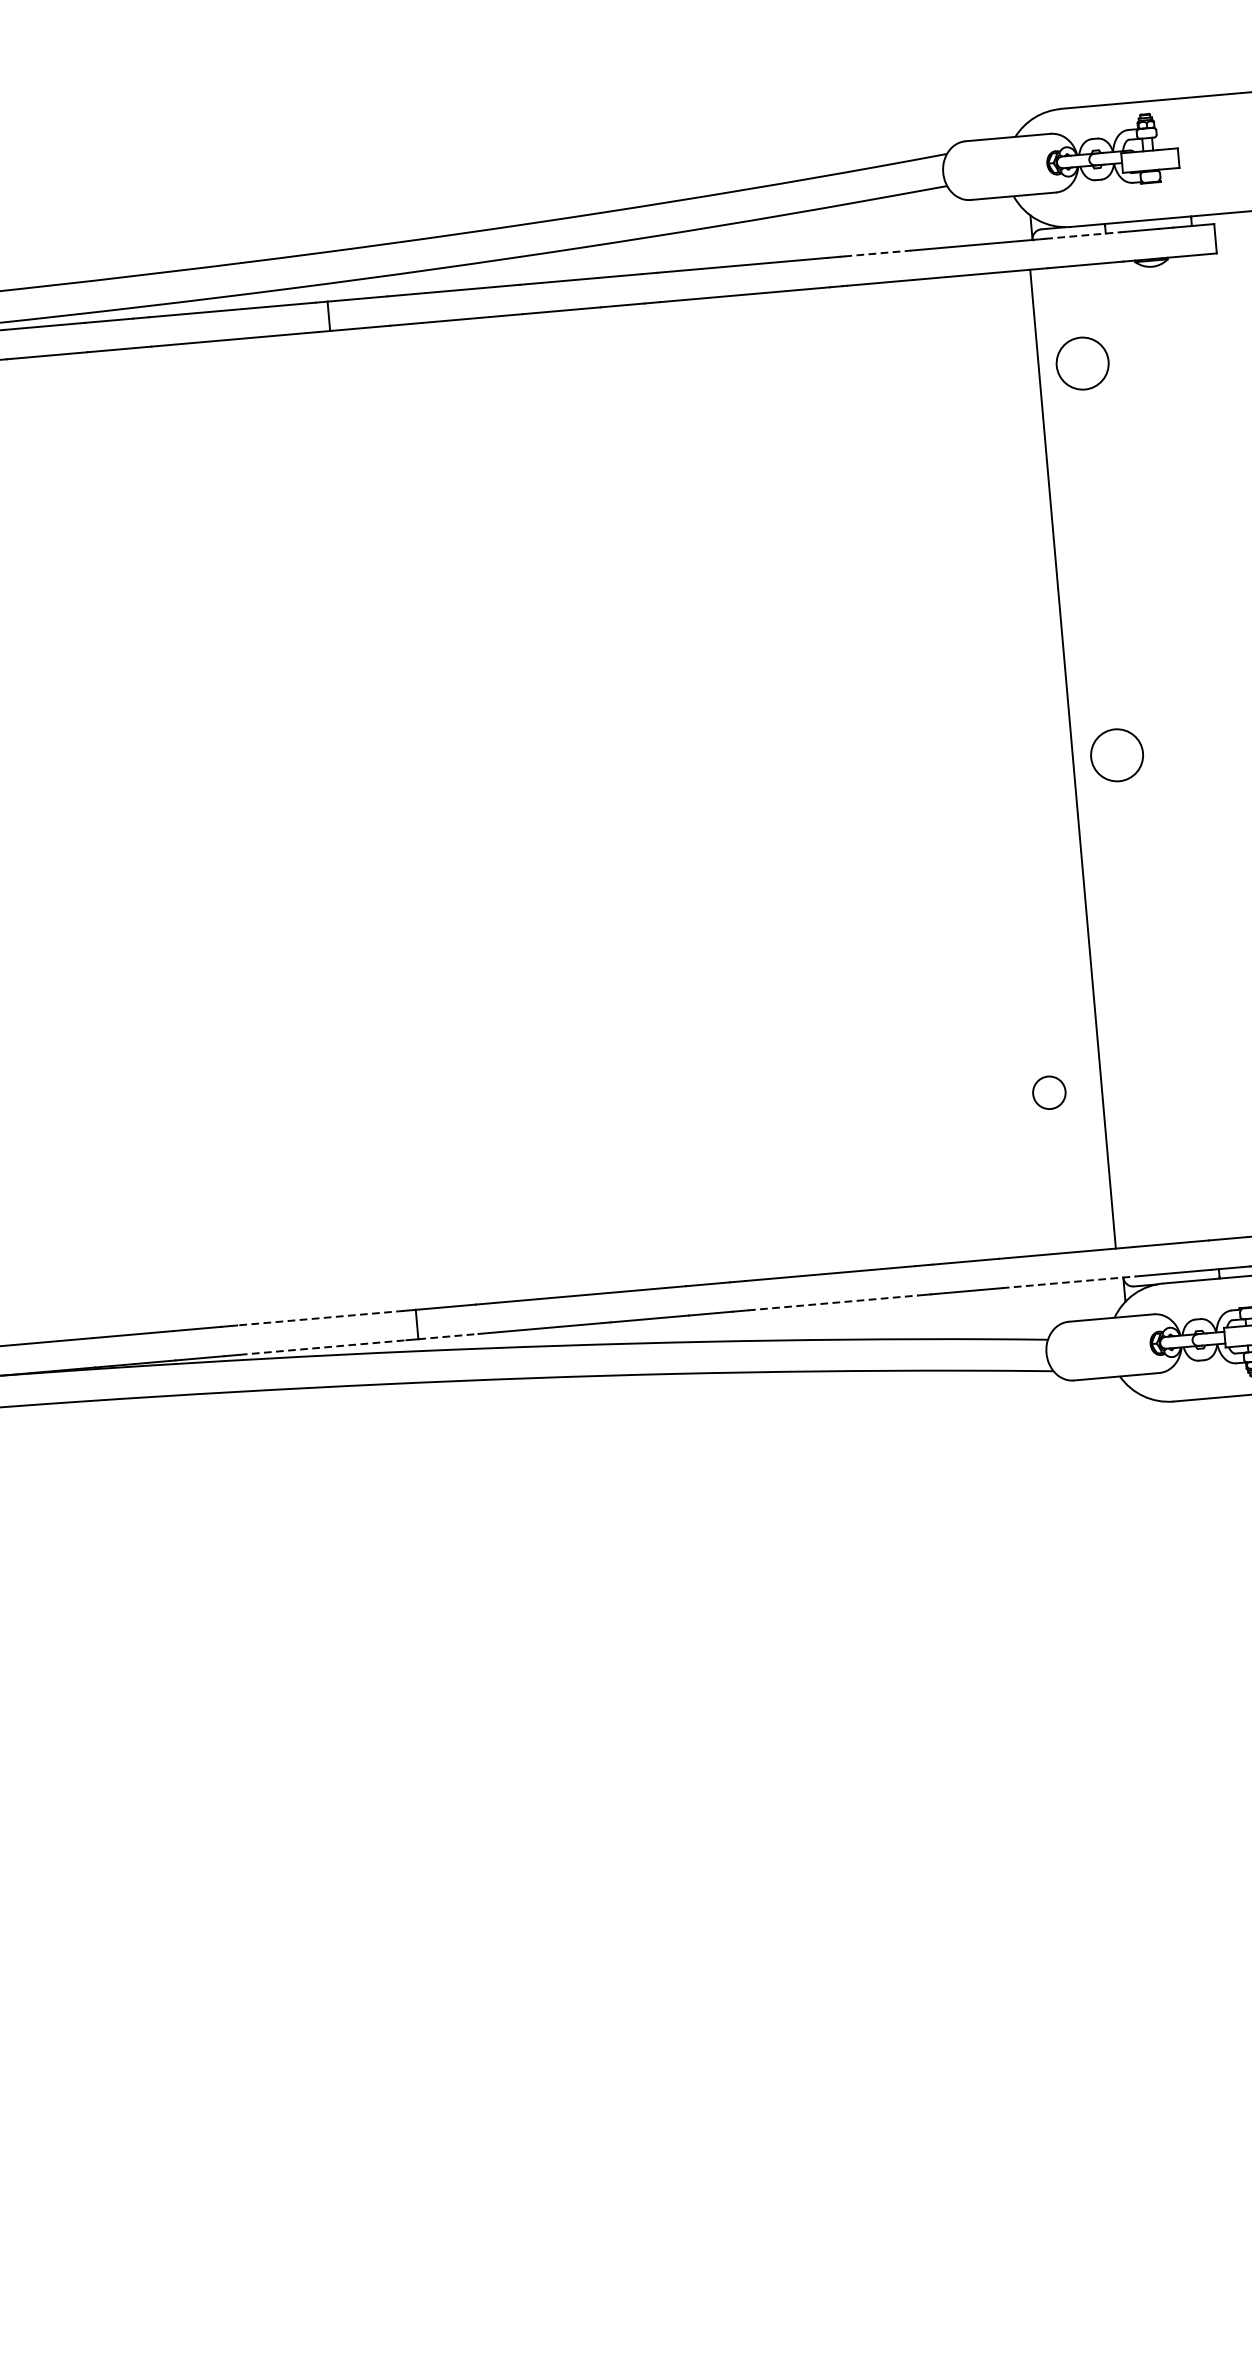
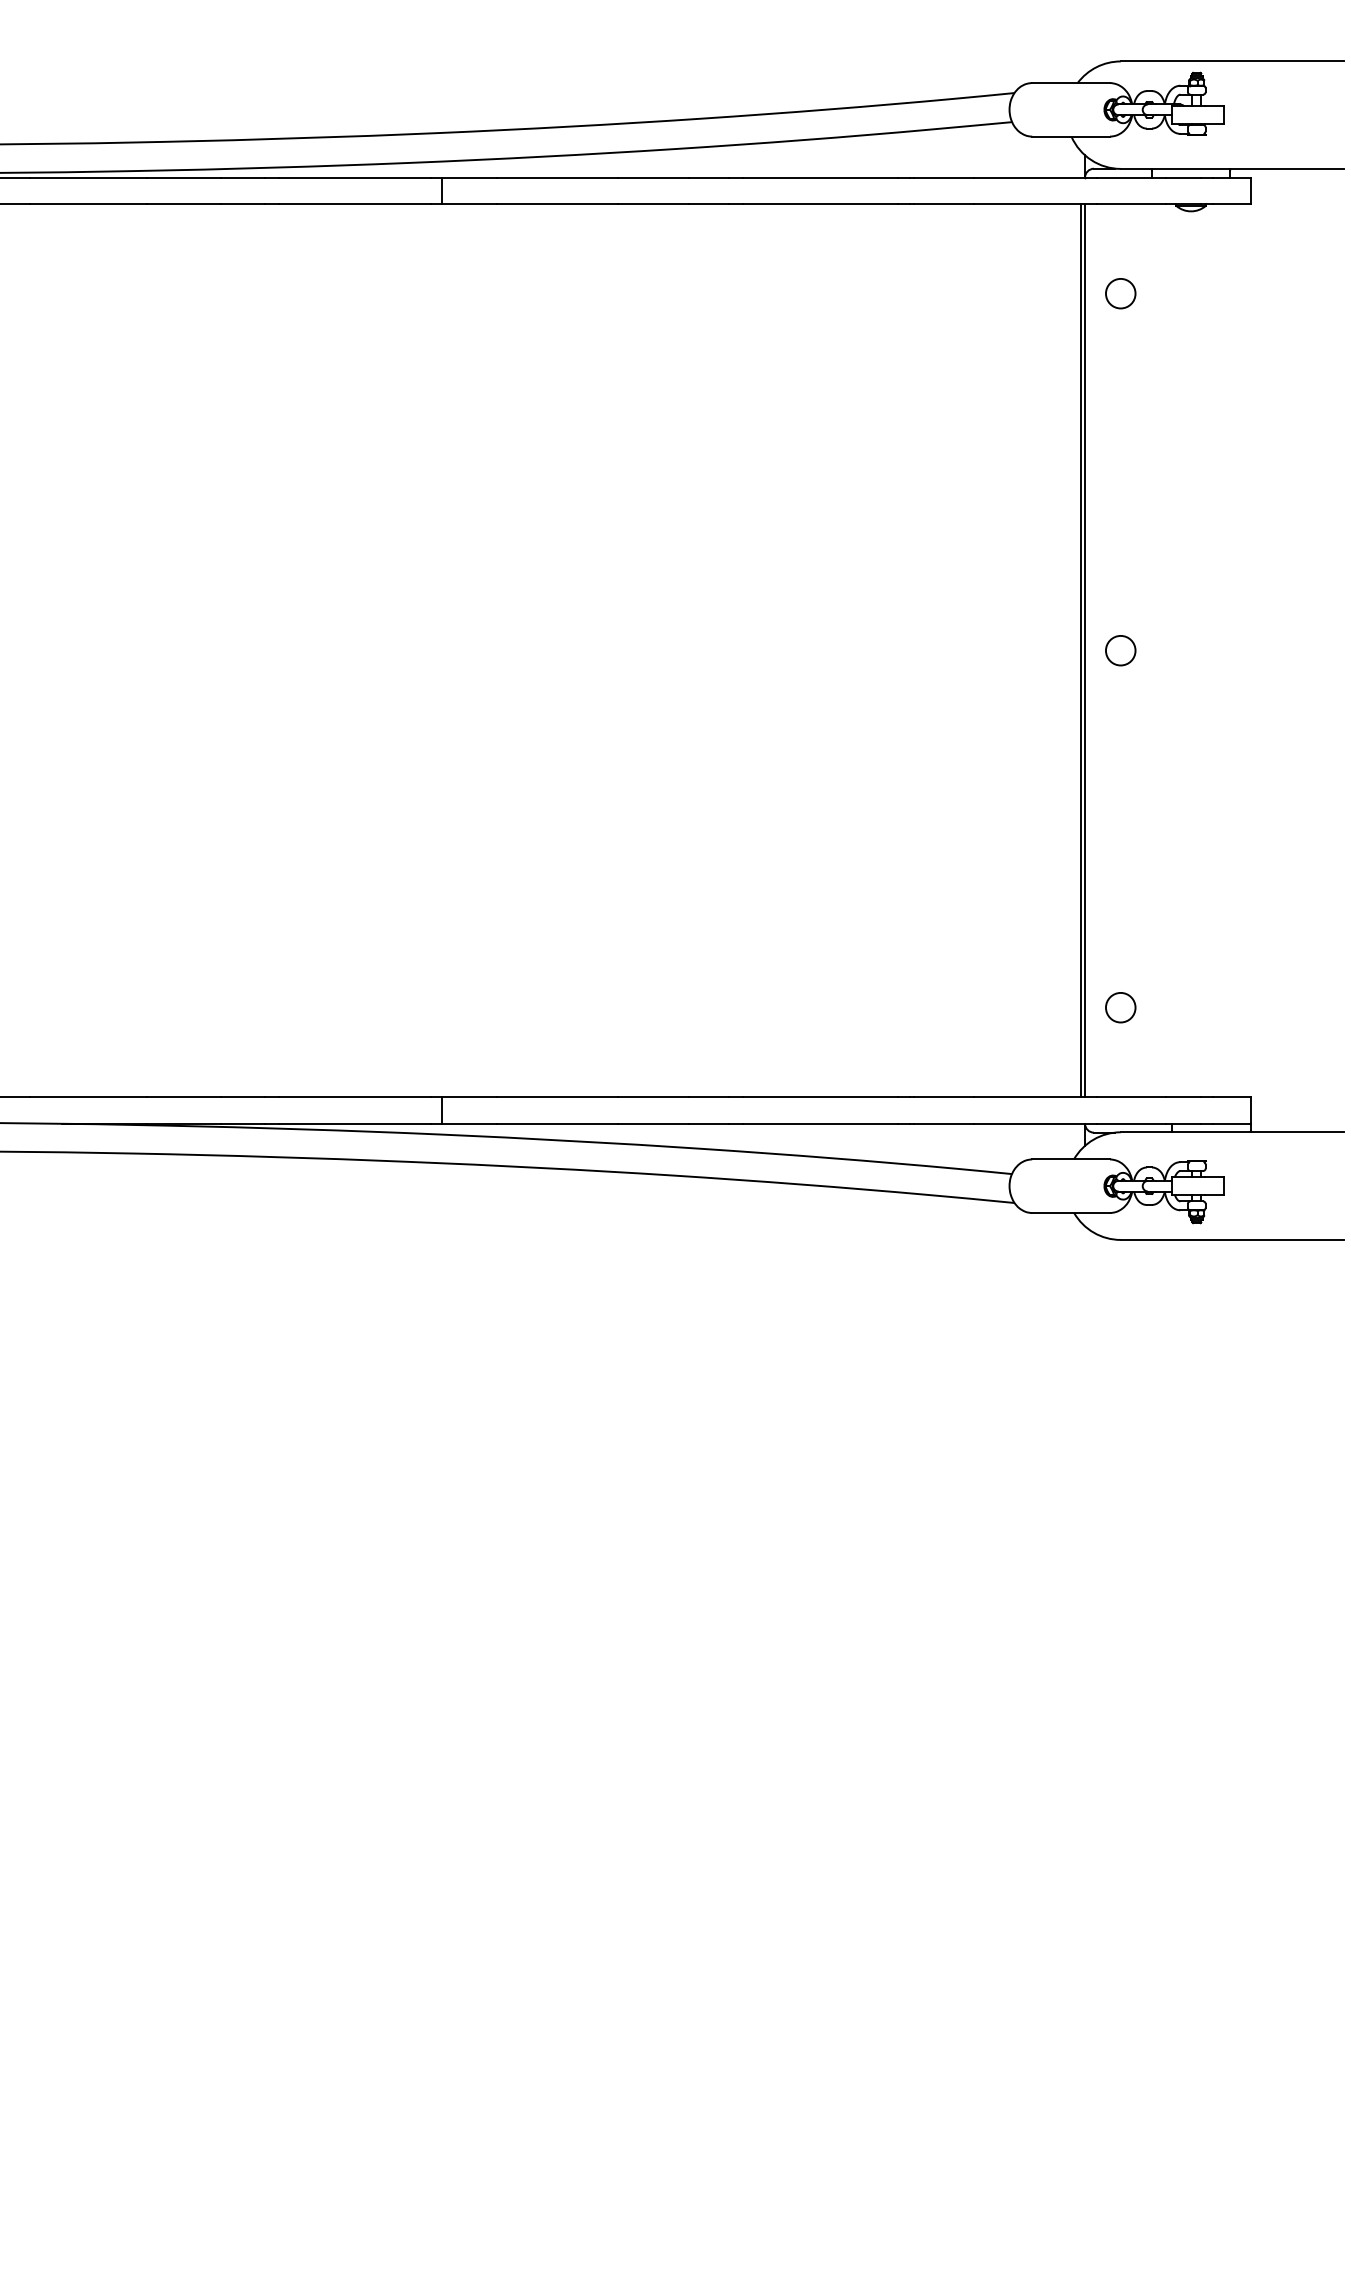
line: (1083, 235) -> (1131, 177), dashed -> solid
line: (878, 253) -> (944, 177), dashed -> solid
circle: (1082, 363) -> (1120, 293), size x0.62
circle: (1116, 755) -> (1120, 650), size x0.62
line: (1078, 758) -> (1085, 650), added
circle: (1049, 1092) -> (1120, 1007), moved
line: (1068, 1282) -> (1035, 1123), dashed -> solid
line: (833, 1302) -> (820, 1123), dashed -> solid
line: (320, 1317) -> (355, 1096), dashed -> solid
line: (449, 1336) -> (470, 1123), dashed -> solid
line: (323, 1347) -> (355, 1123), dashed -> solid

